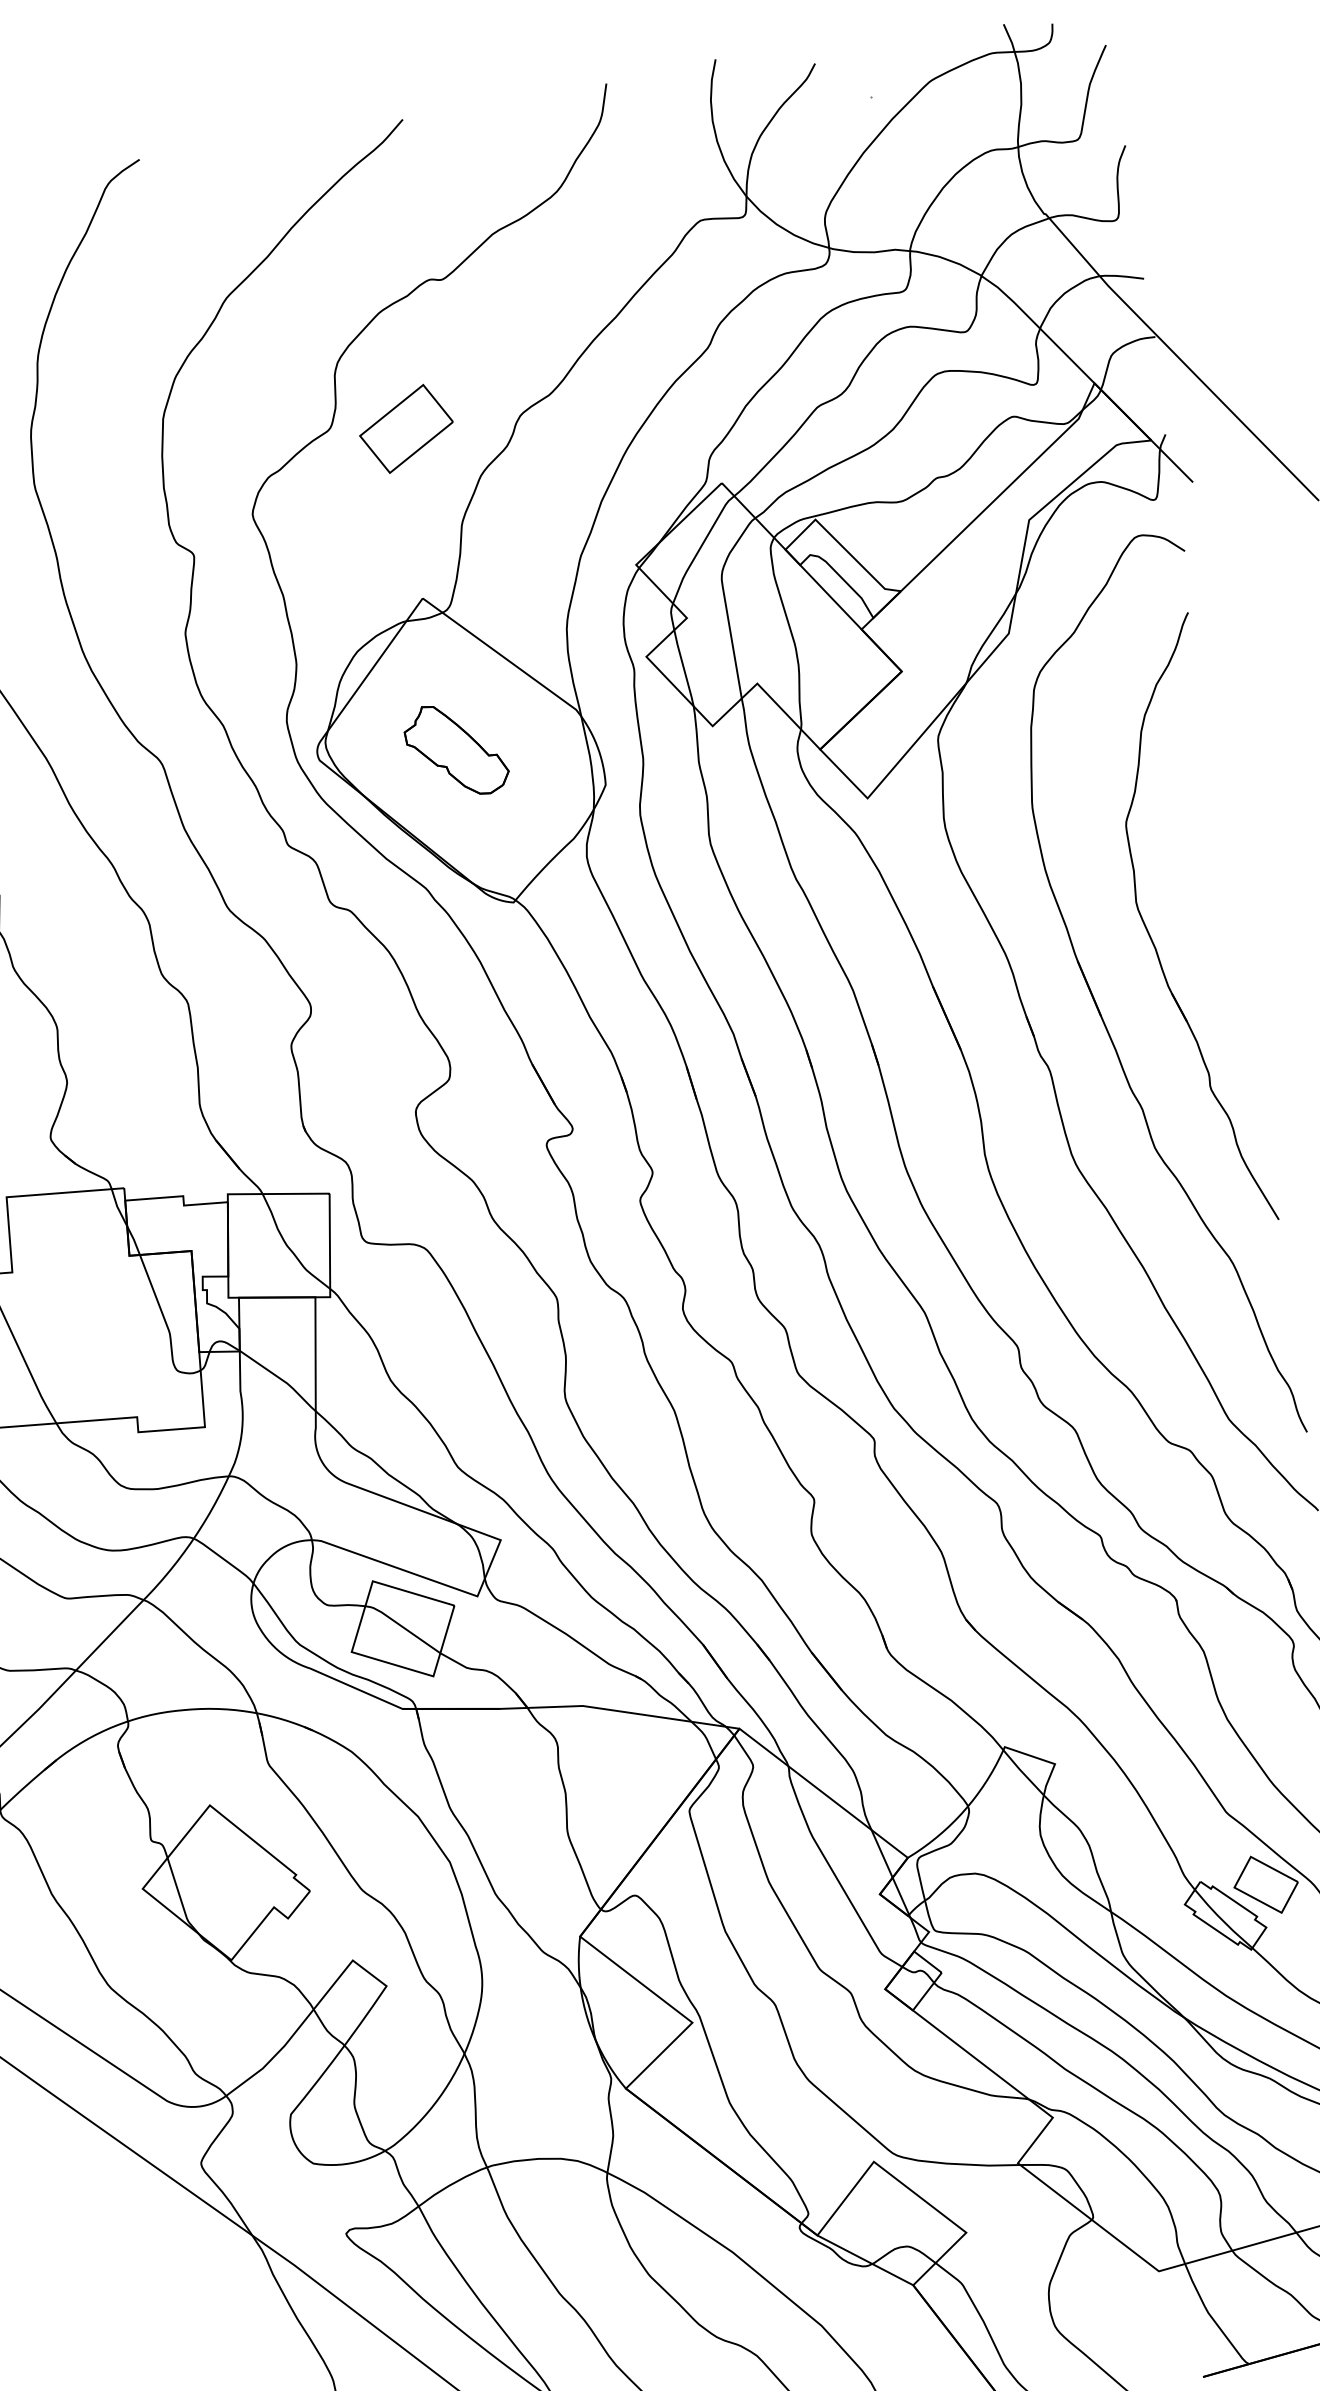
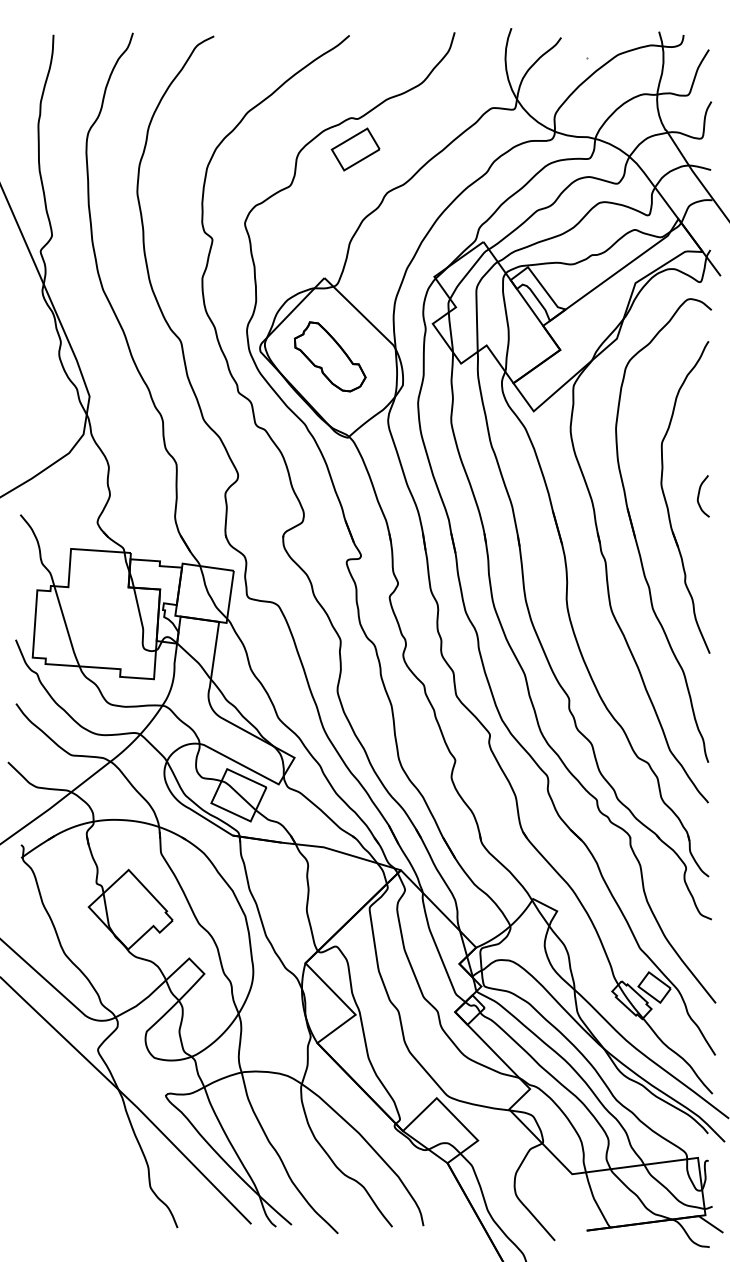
part: (405, 428) -> (355, 149), moved
part: (456, 749) -> (330, 356), size x1.43
curve: (1214, 916) -> (699, 496), added

